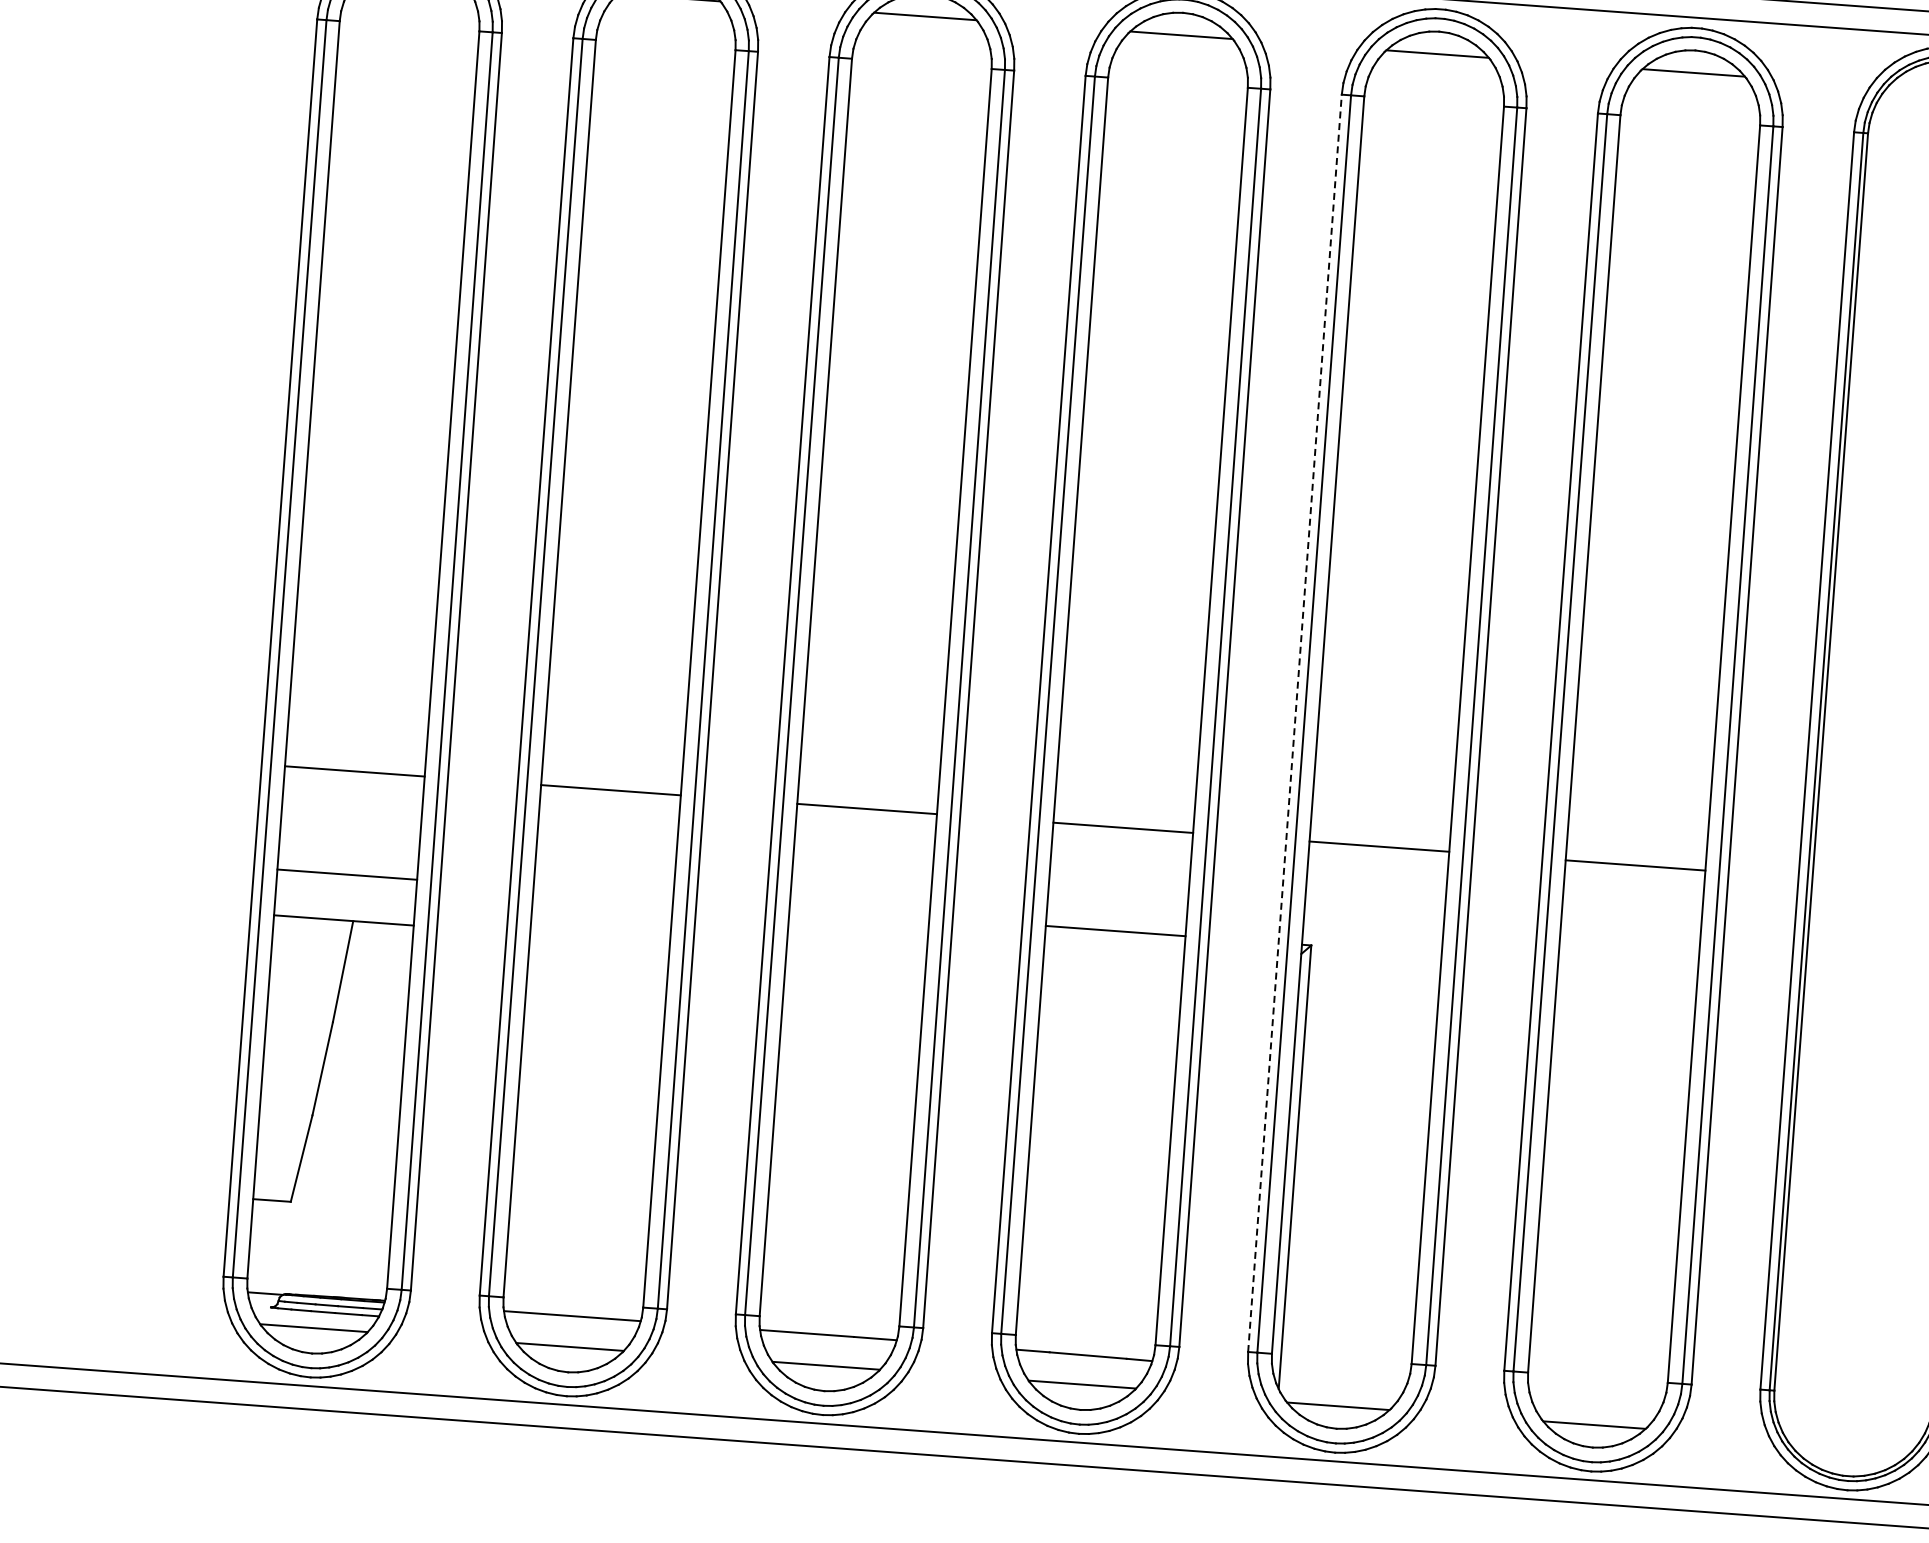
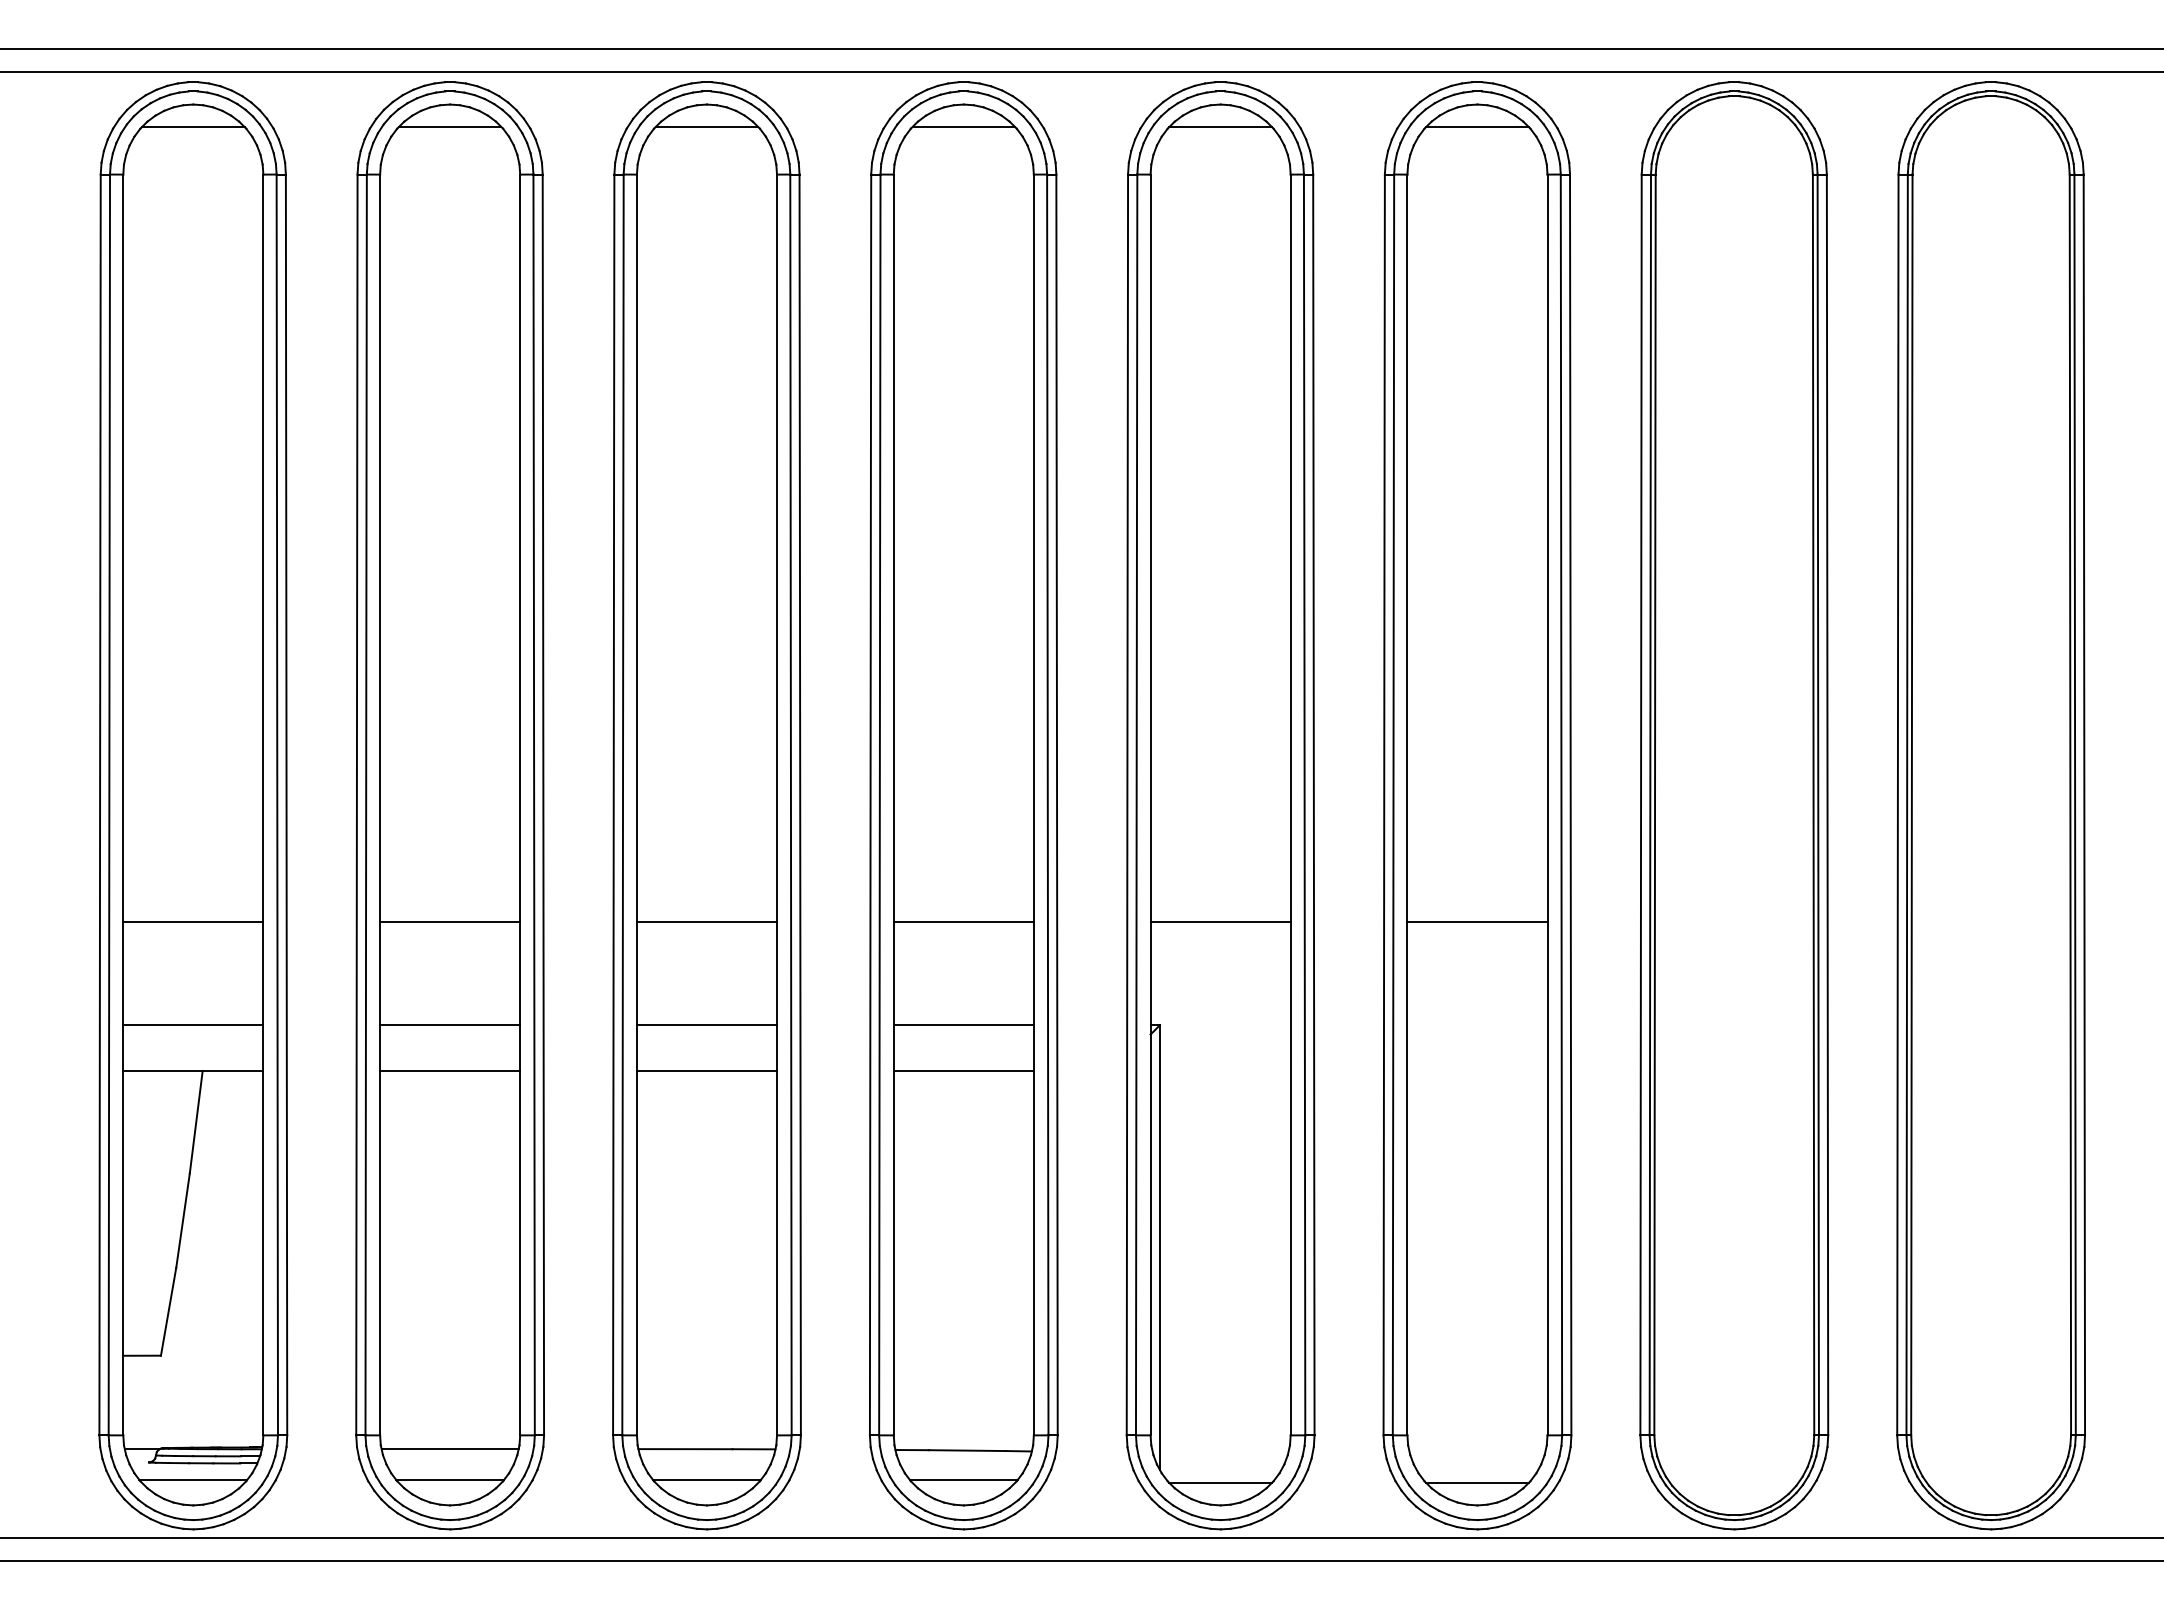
line: (1295, 722) -> (1127, 804), dashed -> solid
line: (603, 893) -> (450, 1025), added
line: (859, 912) -> (706, 1025), added
line: (600, 939) -> (450, 1071), added
line: (855, 958) -> (706, 1071), added
line: (1112, 977) -> (963, 1071), added

